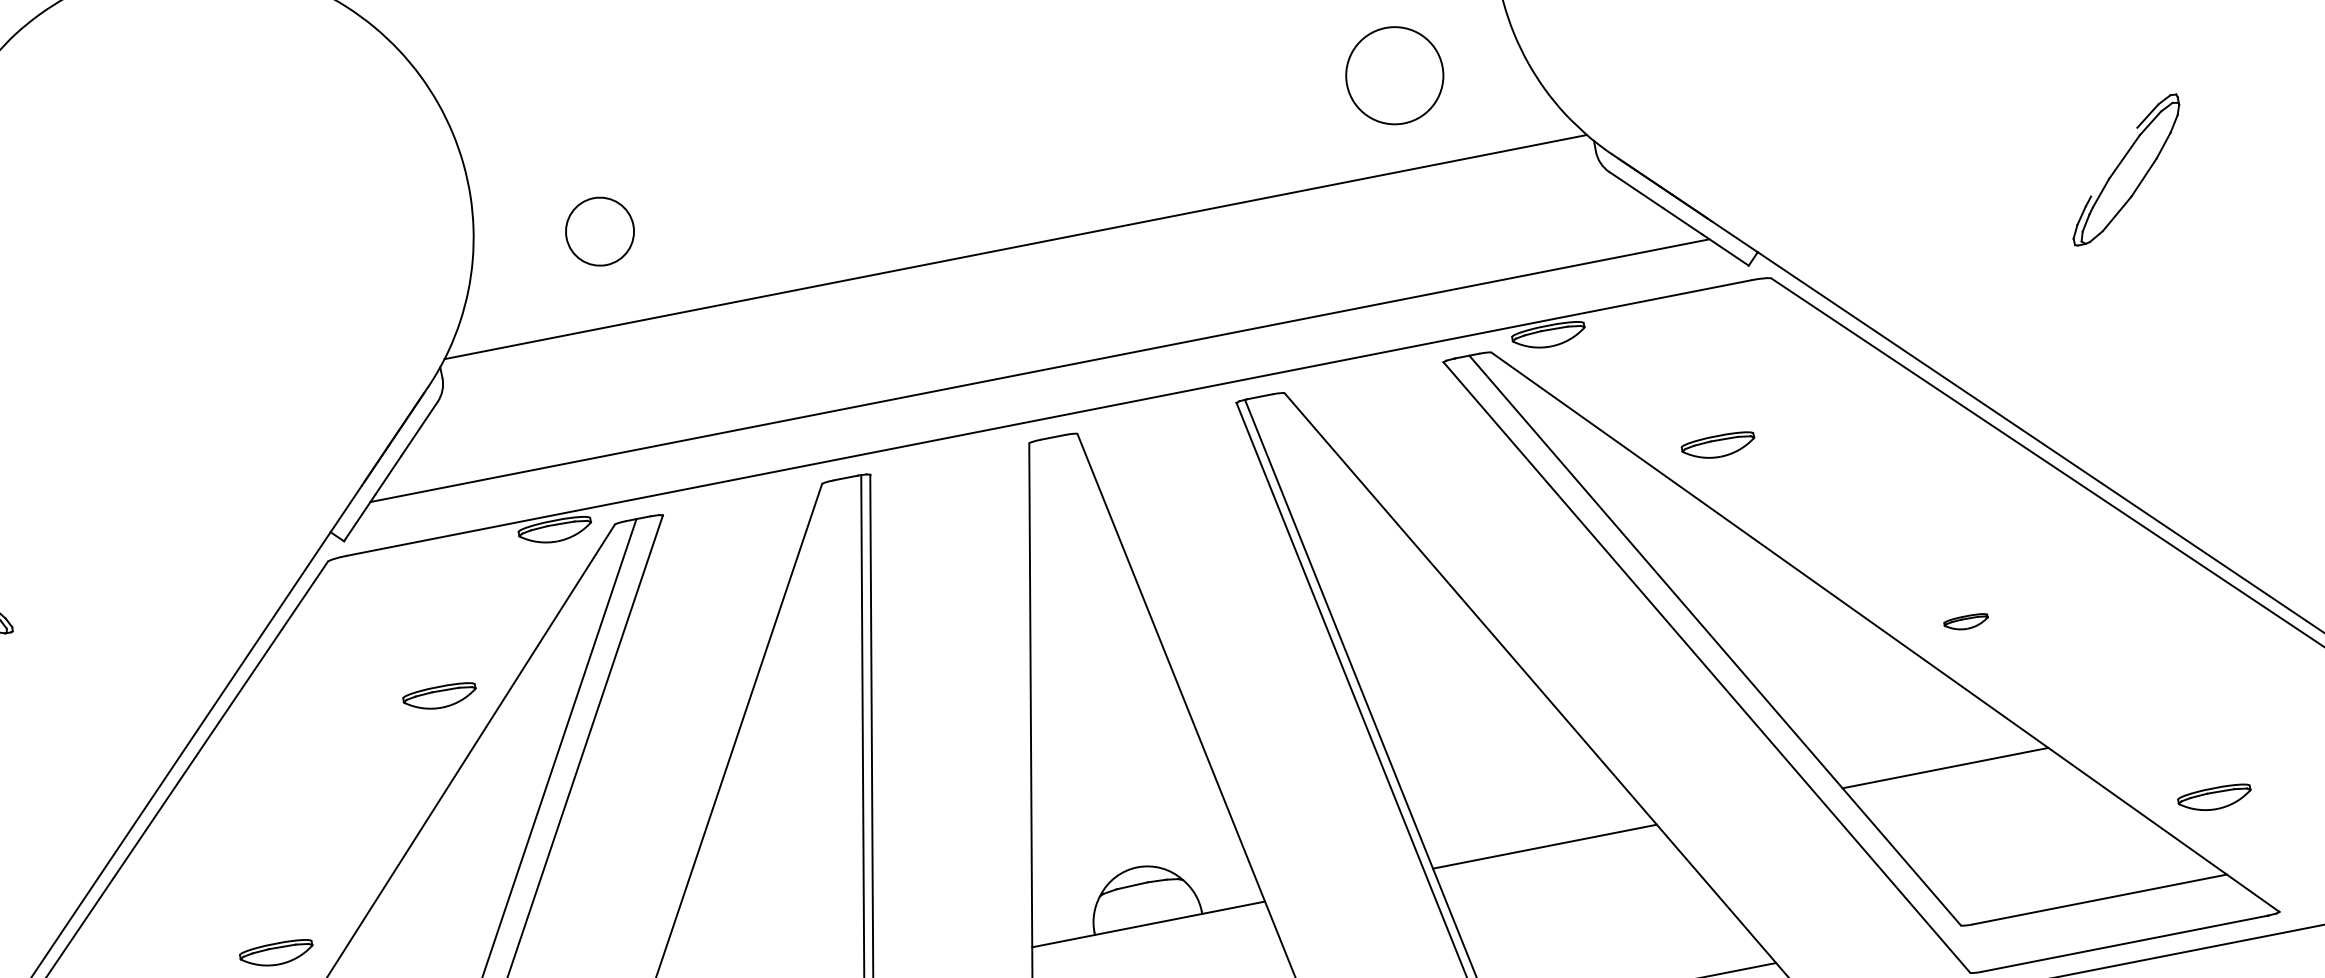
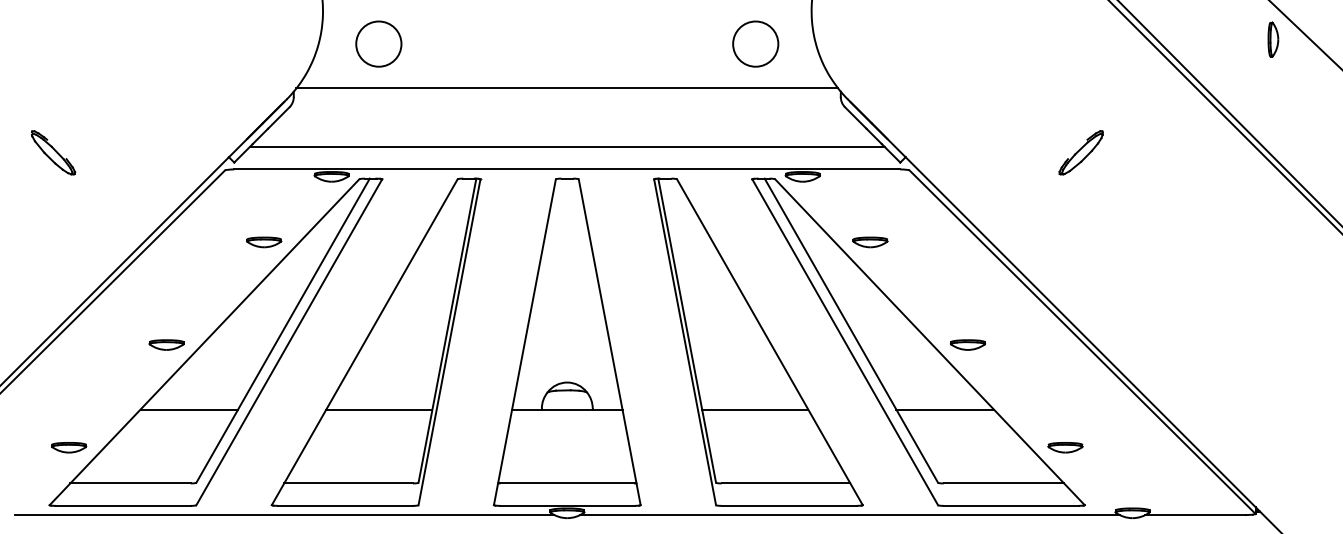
part: (2124, 169) -> (1080, 152), size x0.71
circle: (598, 230) -> (378, 43), size x1.43
part: (1965, 621) -> (967, 344), size x1.67

